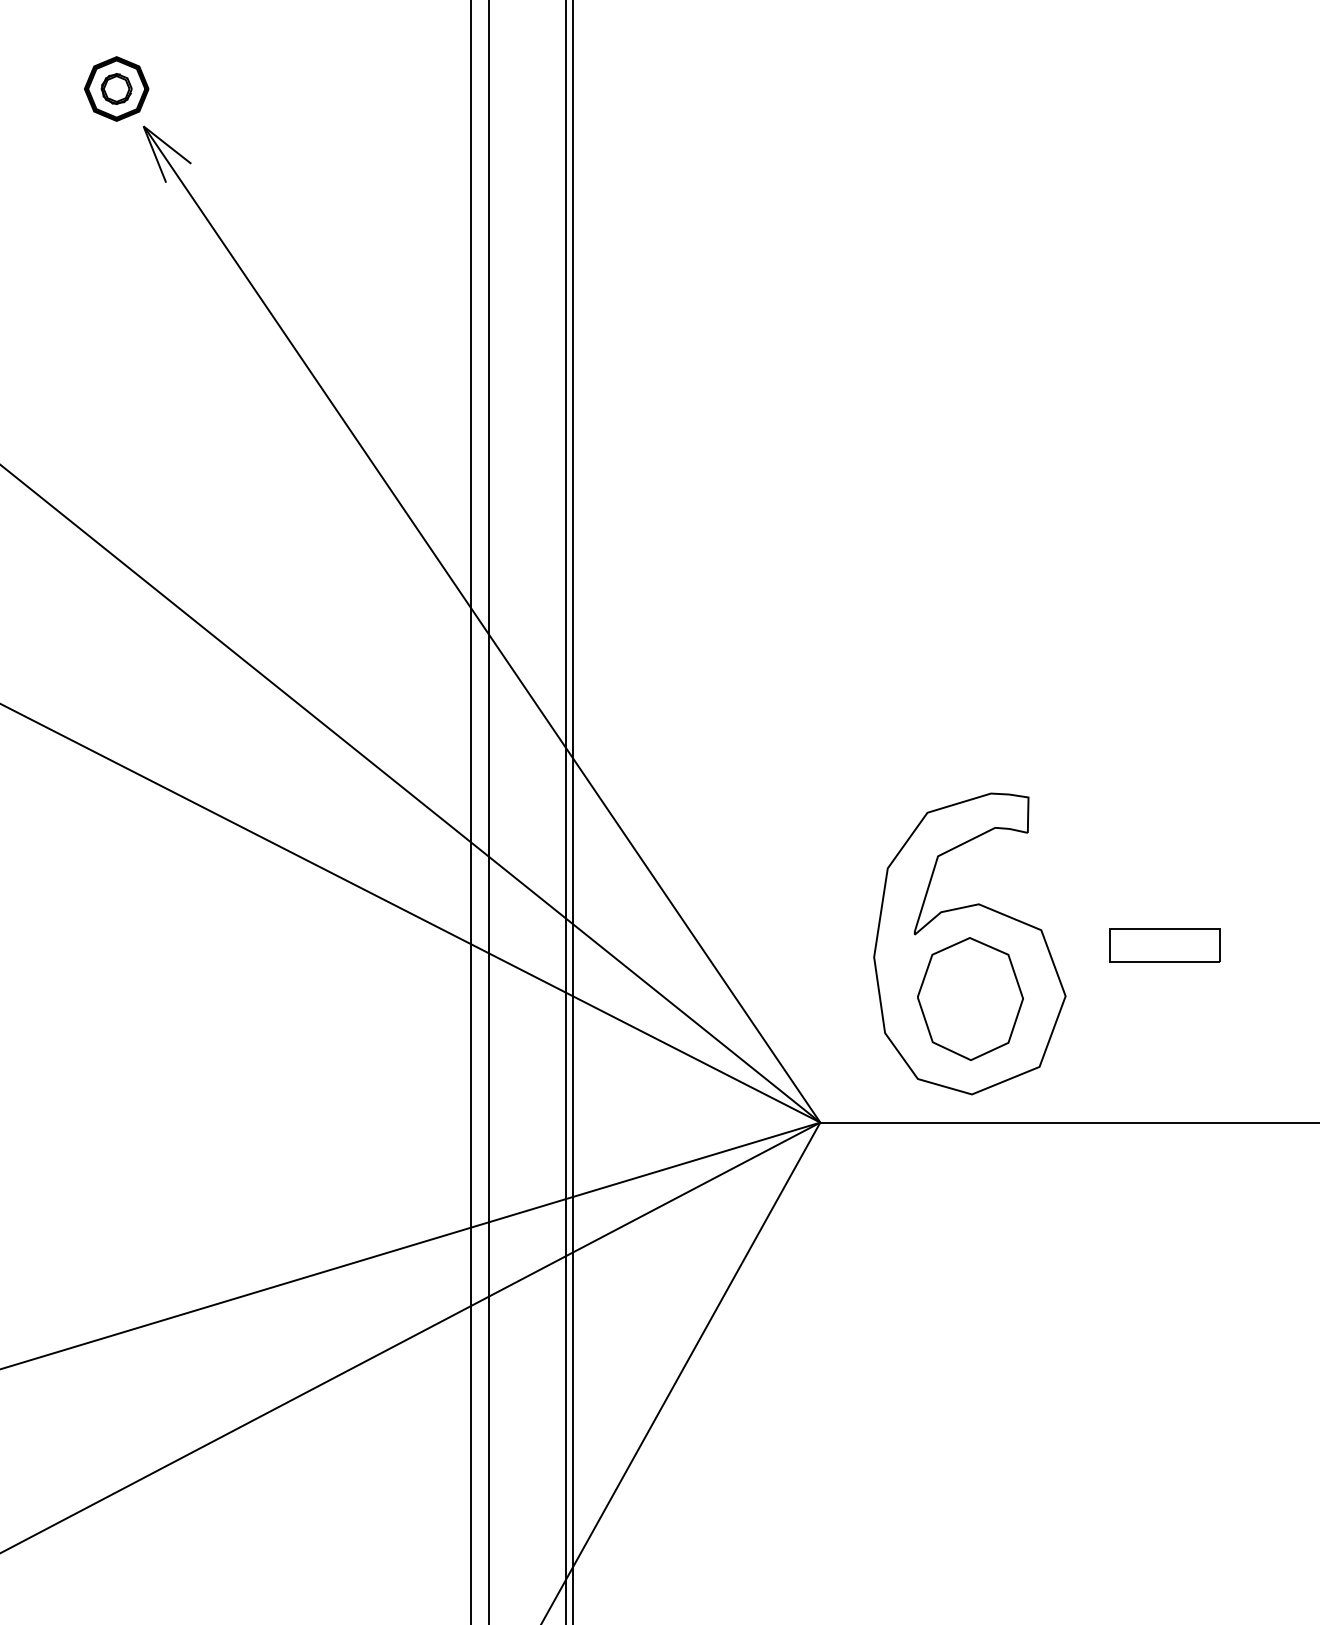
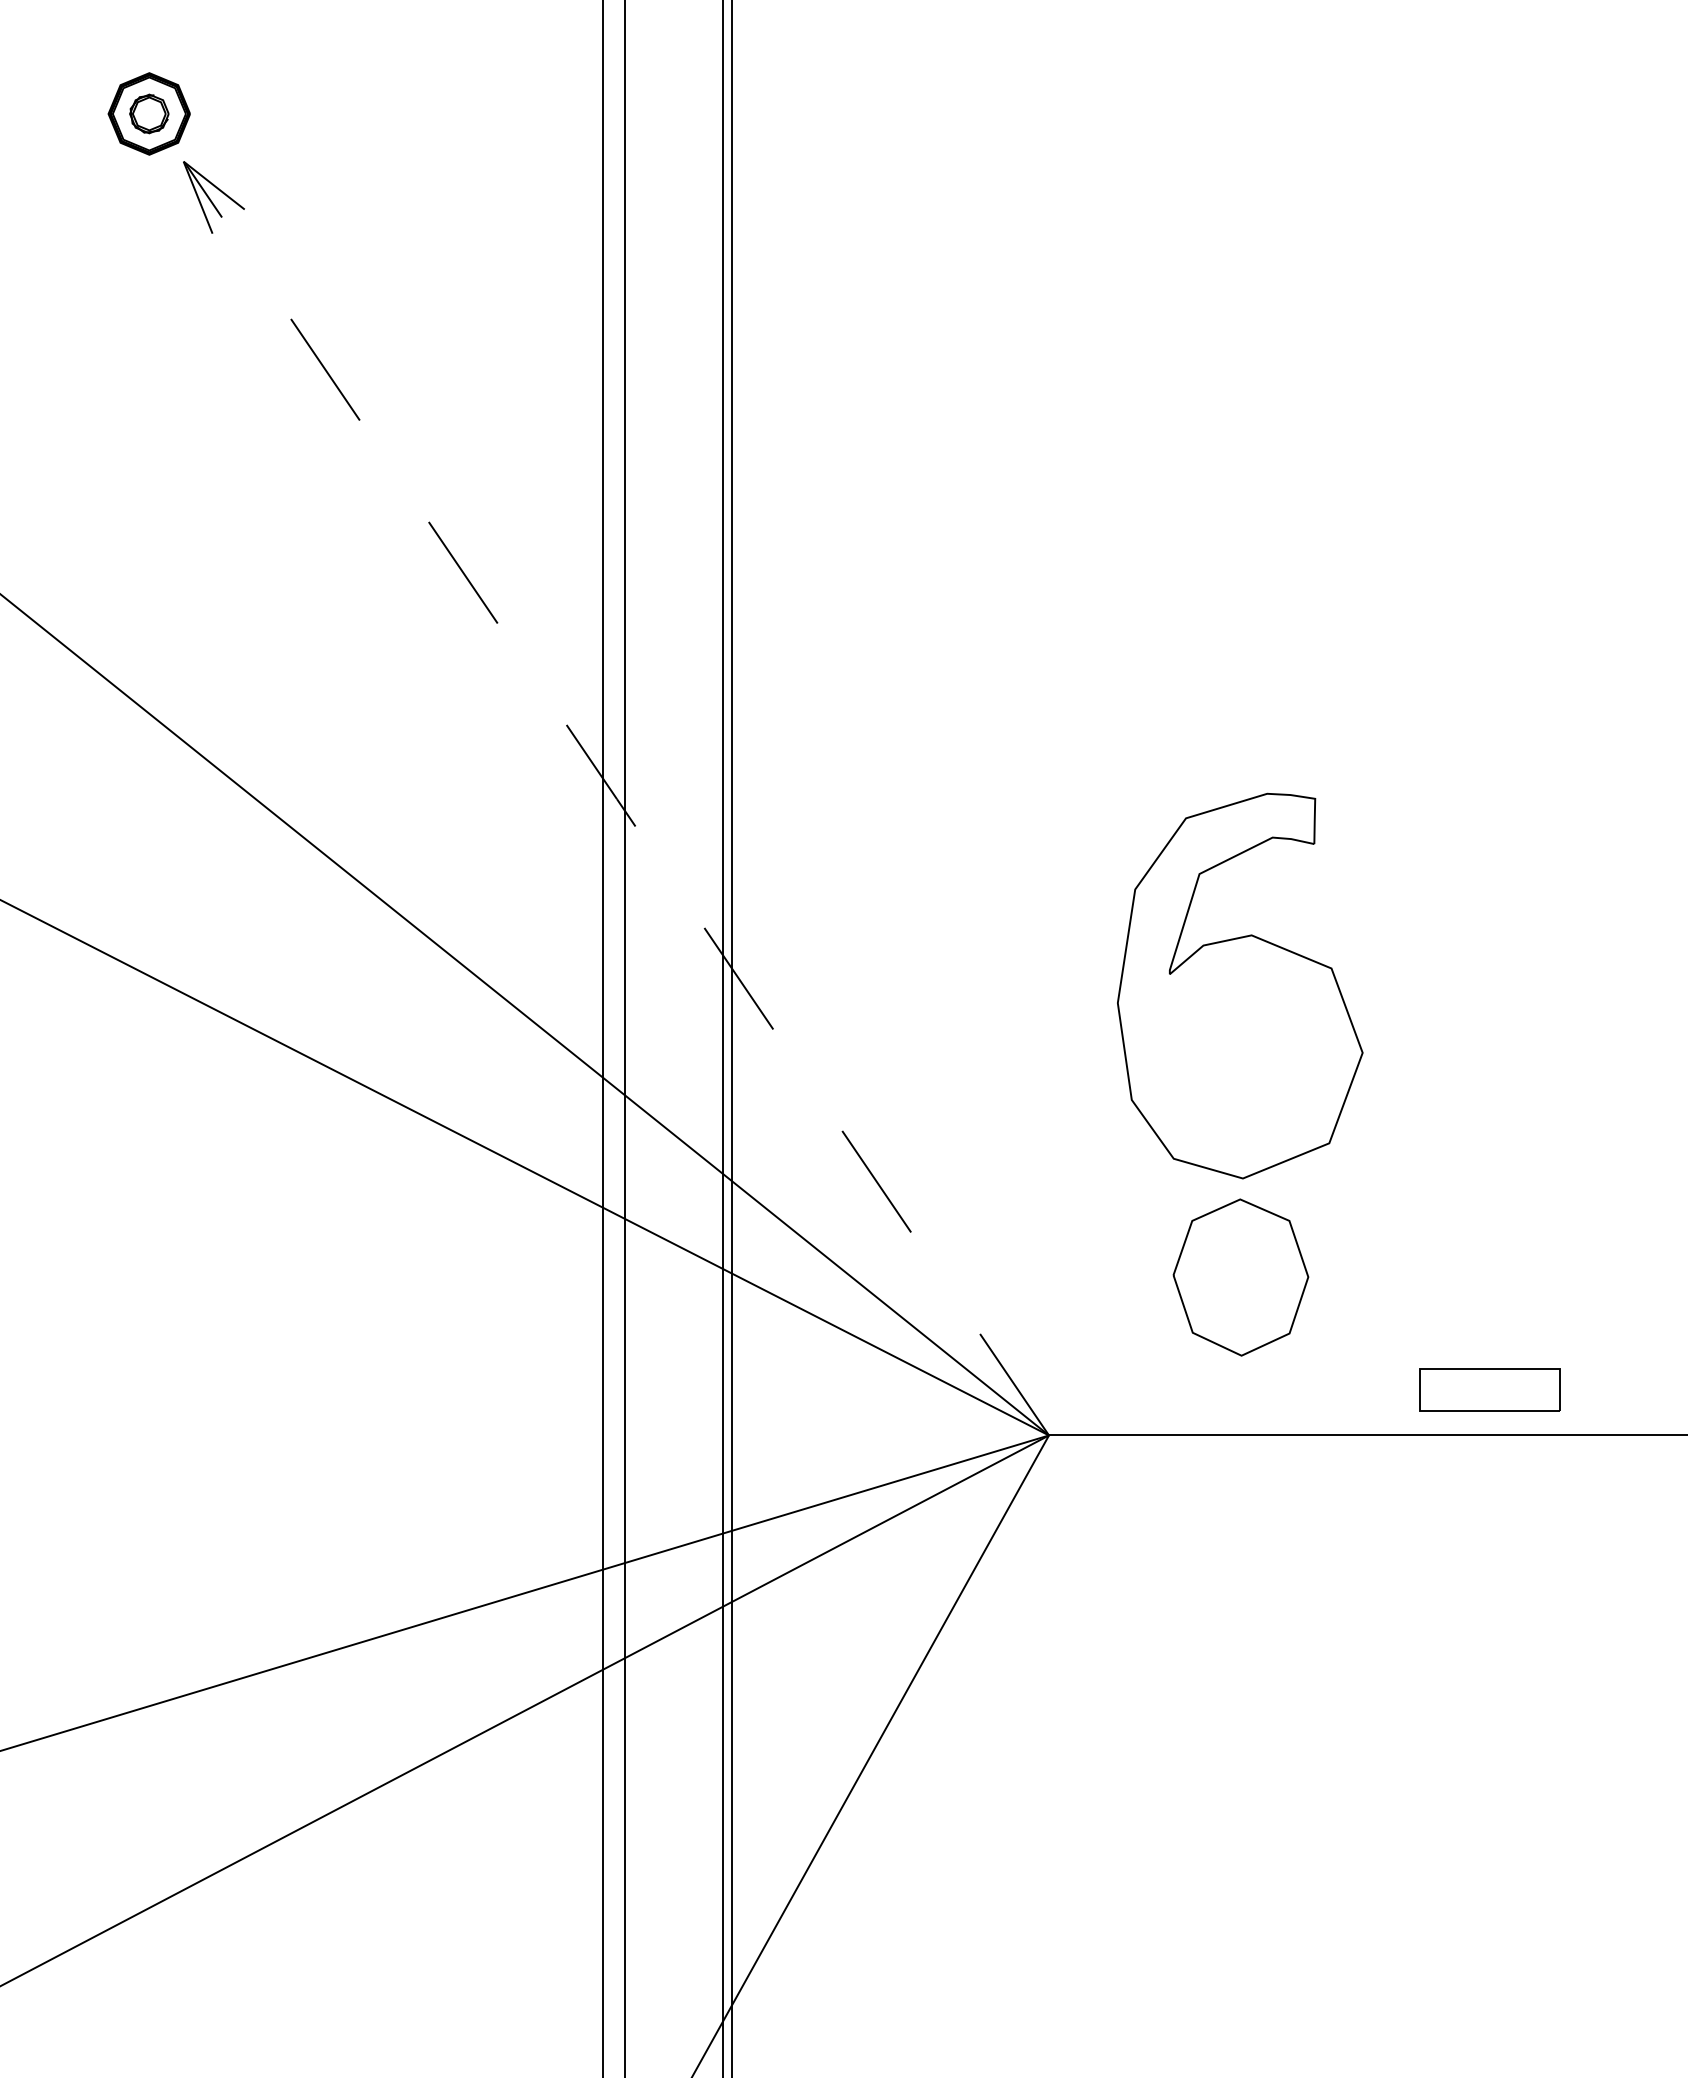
line: (482, 625) -> (617, 799), solid -> dashed
part: (970, 943) -> (1240, 985), moved
part: (1164, 945) -> (1489, 1389), moved

